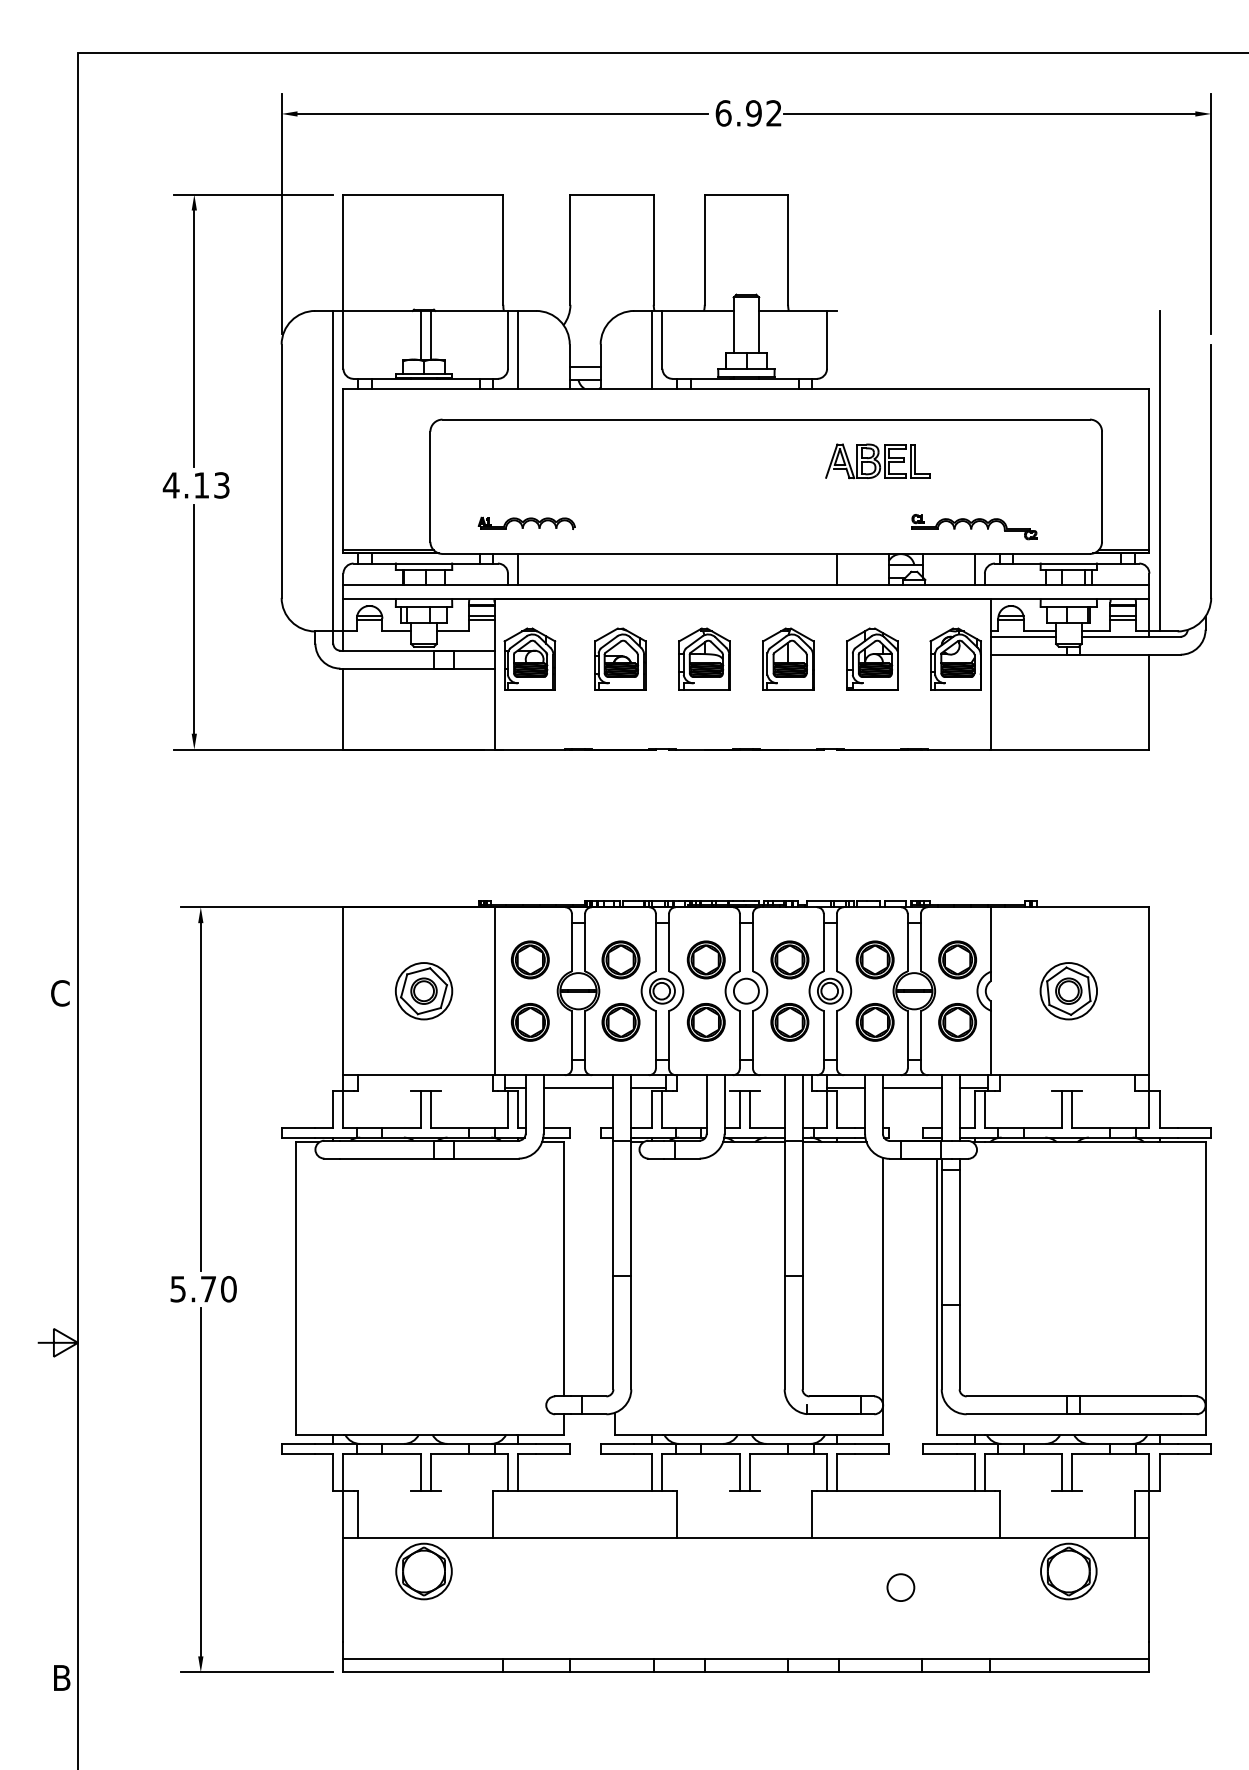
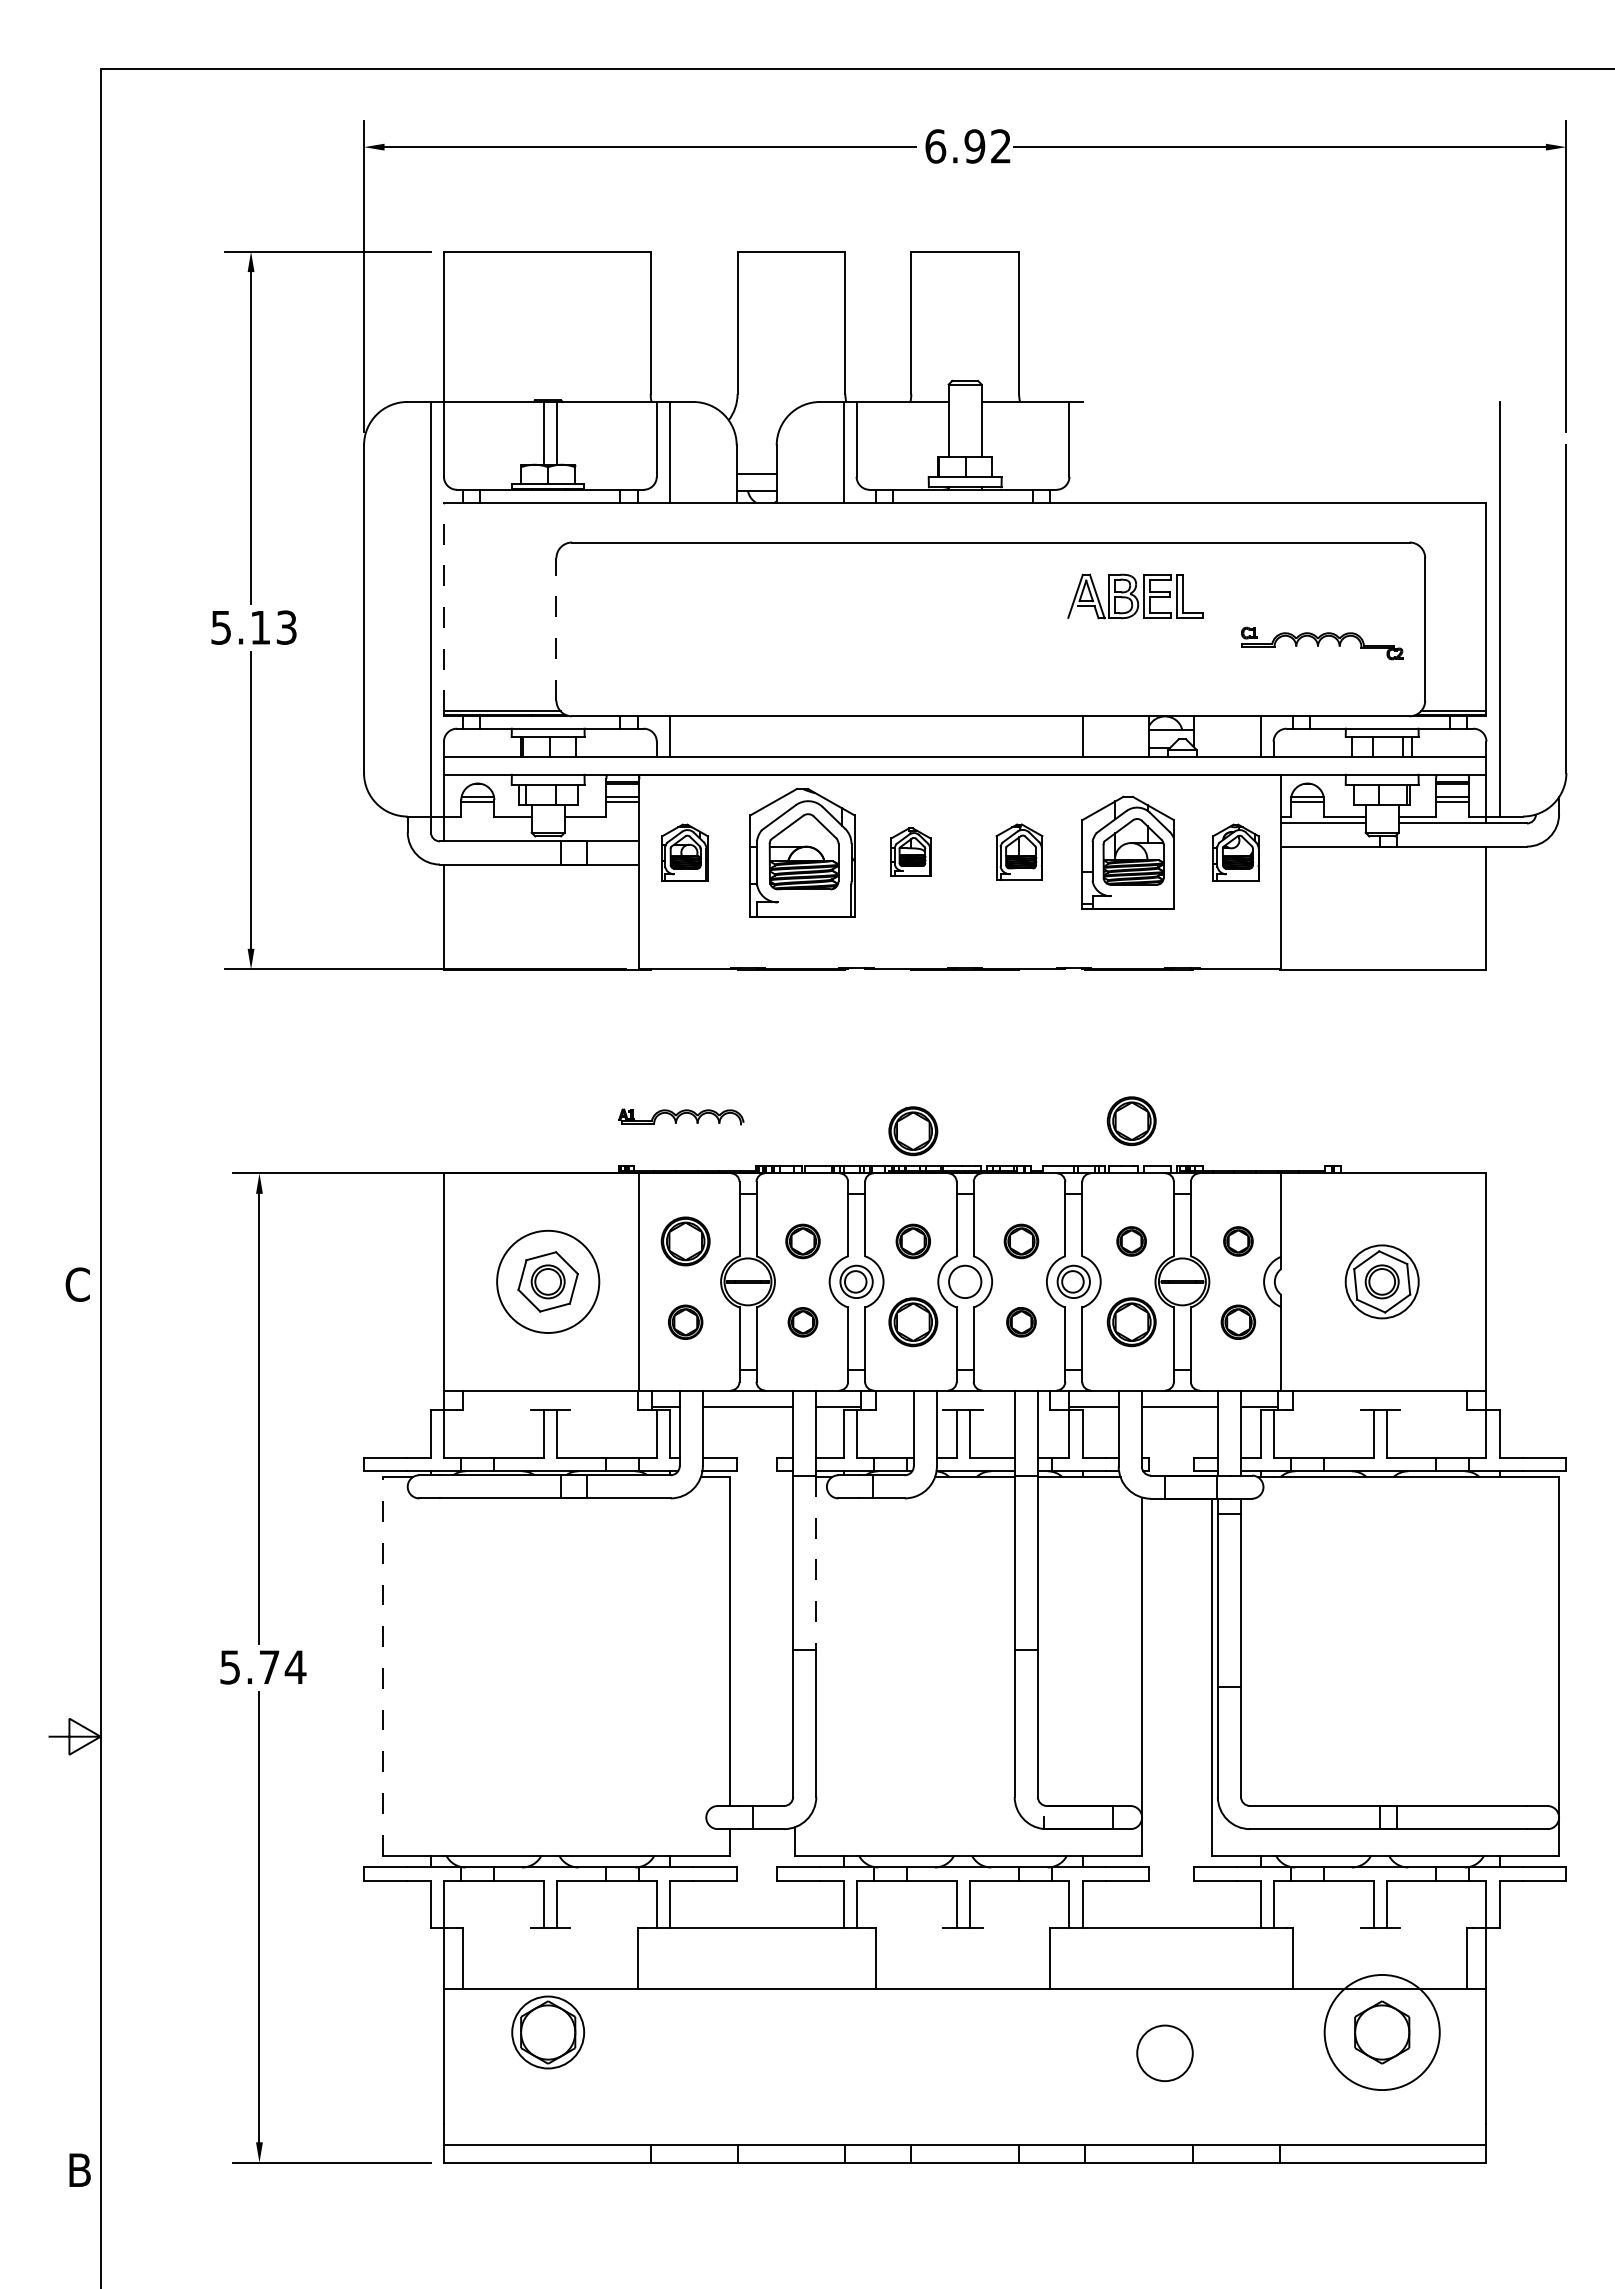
line: (343, 469) -> (443, 606), solid -> dashed
text: (171, 485) -> (221, 627), 4.13 -> 5.13
line: (430, 486) -> (556, 628), solid -> dashed
part: (527, 523) -> (681, 1116), moved
part: (974, 527) -> (1322, 643), moved
part: (704, 658) -> (910, 851), size x0.6
part: (788, 658) -> (1019, 851), size x0.7
part: (529, 659) -> (684, 852), size x0.7
part: (619, 659) -> (801, 852), size x1.6
part: (871, 659) -> (1127, 852), size x1.4
part: (955, 659) -> (1235, 852), size x0.7
part: (874, 867) -> (1131, 1121), added
part: (706, 874) -> (913, 1131), added
part: (620, 959) -> (802, 1241), size x0.7
part: (706, 959) -> (913, 1241), size x0.7
part: (789, 959) -> (1021, 1241), size x0.7
part: (874, 959) -> (1131, 1241), size x0.6
part: (957, 959) -> (1238, 1241), size x0.6
circle: (423, 990) -> (547, 1281), size x1.4
part: (530, 1022) -> (685, 1322), size x0.7
part: (620, 1022) -> (802, 1322), size x0.6
part: (789, 1022) -> (1021, 1322), size x0.6
part: (957, 1022) -> (1238, 1322), size x0.7
line: (631, 1208) -> (816, 1562), solid -> dashed
line: (295, 1288) -> (382, 1666), solid -> dashed
text: (228, 1289) -> (295, 1667), 5.70 -> 5.74
circle: (1069, 1571) -> (1382, 2032), size x1.6
circle: (900, 1587) -> (1164, 2053), size x1.6

